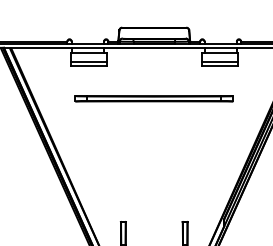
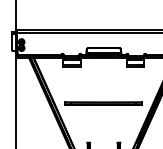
line: (153, 98) -> (103, 103), moved

